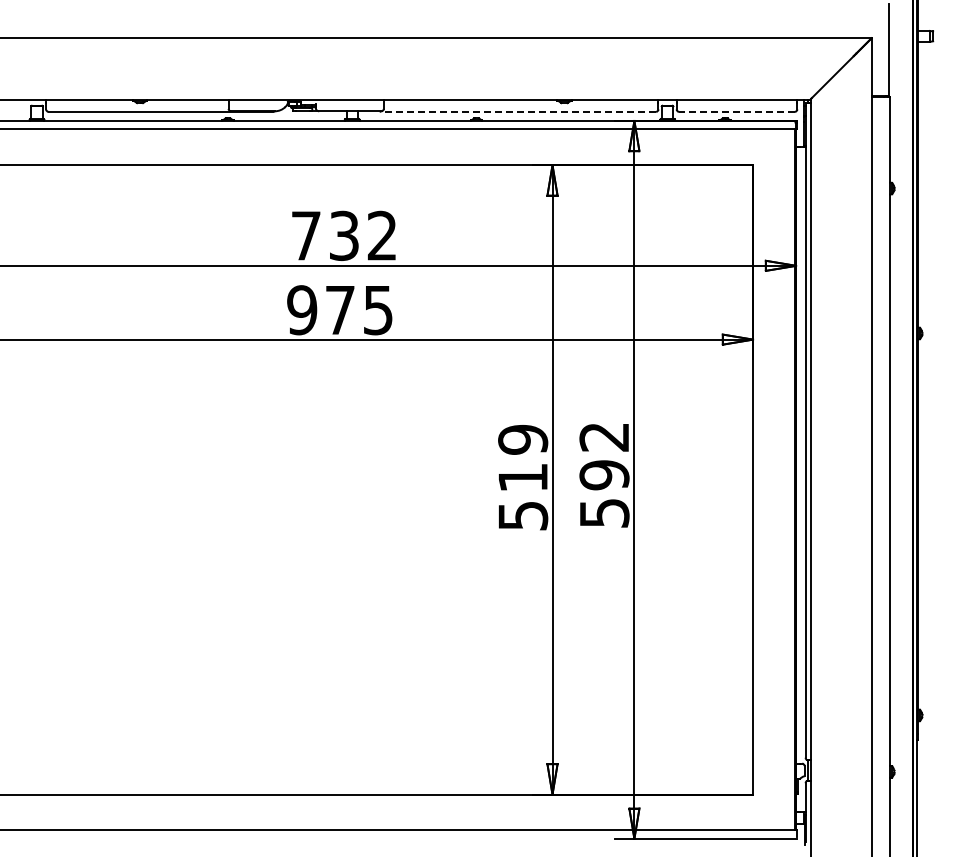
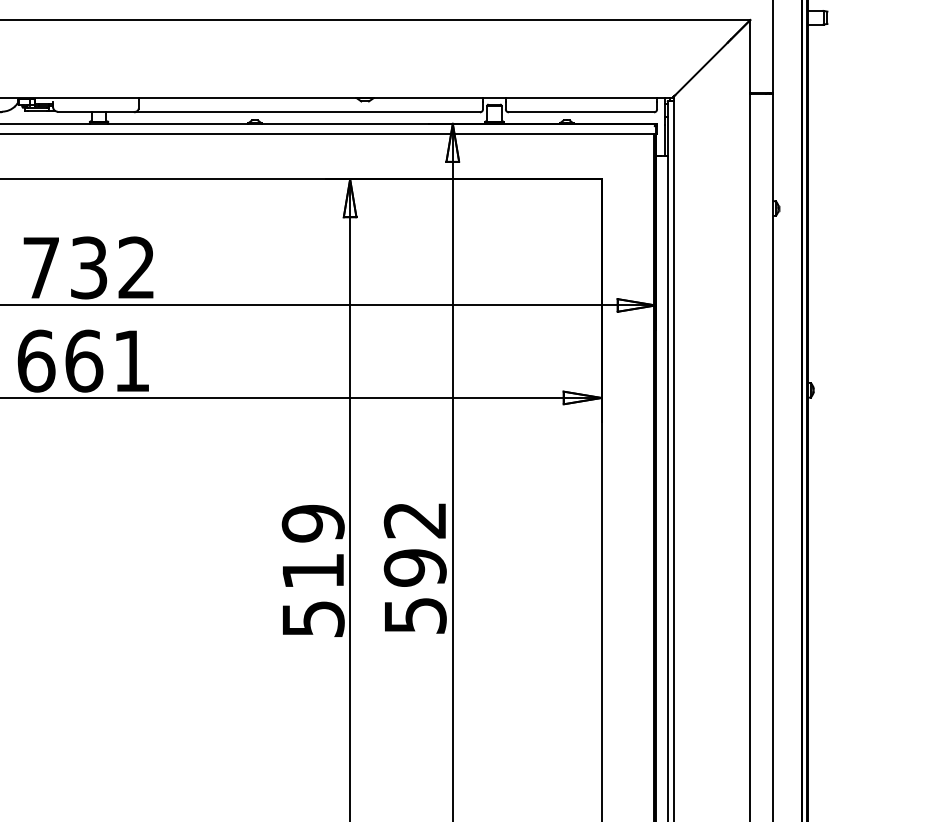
line: (518, 111) -> (307, 111), dashed -> solid
line: (737, 111) -> (582, 111), dashed -> solid
text: (339, 310) -> (83, 361), 975 -> 661

